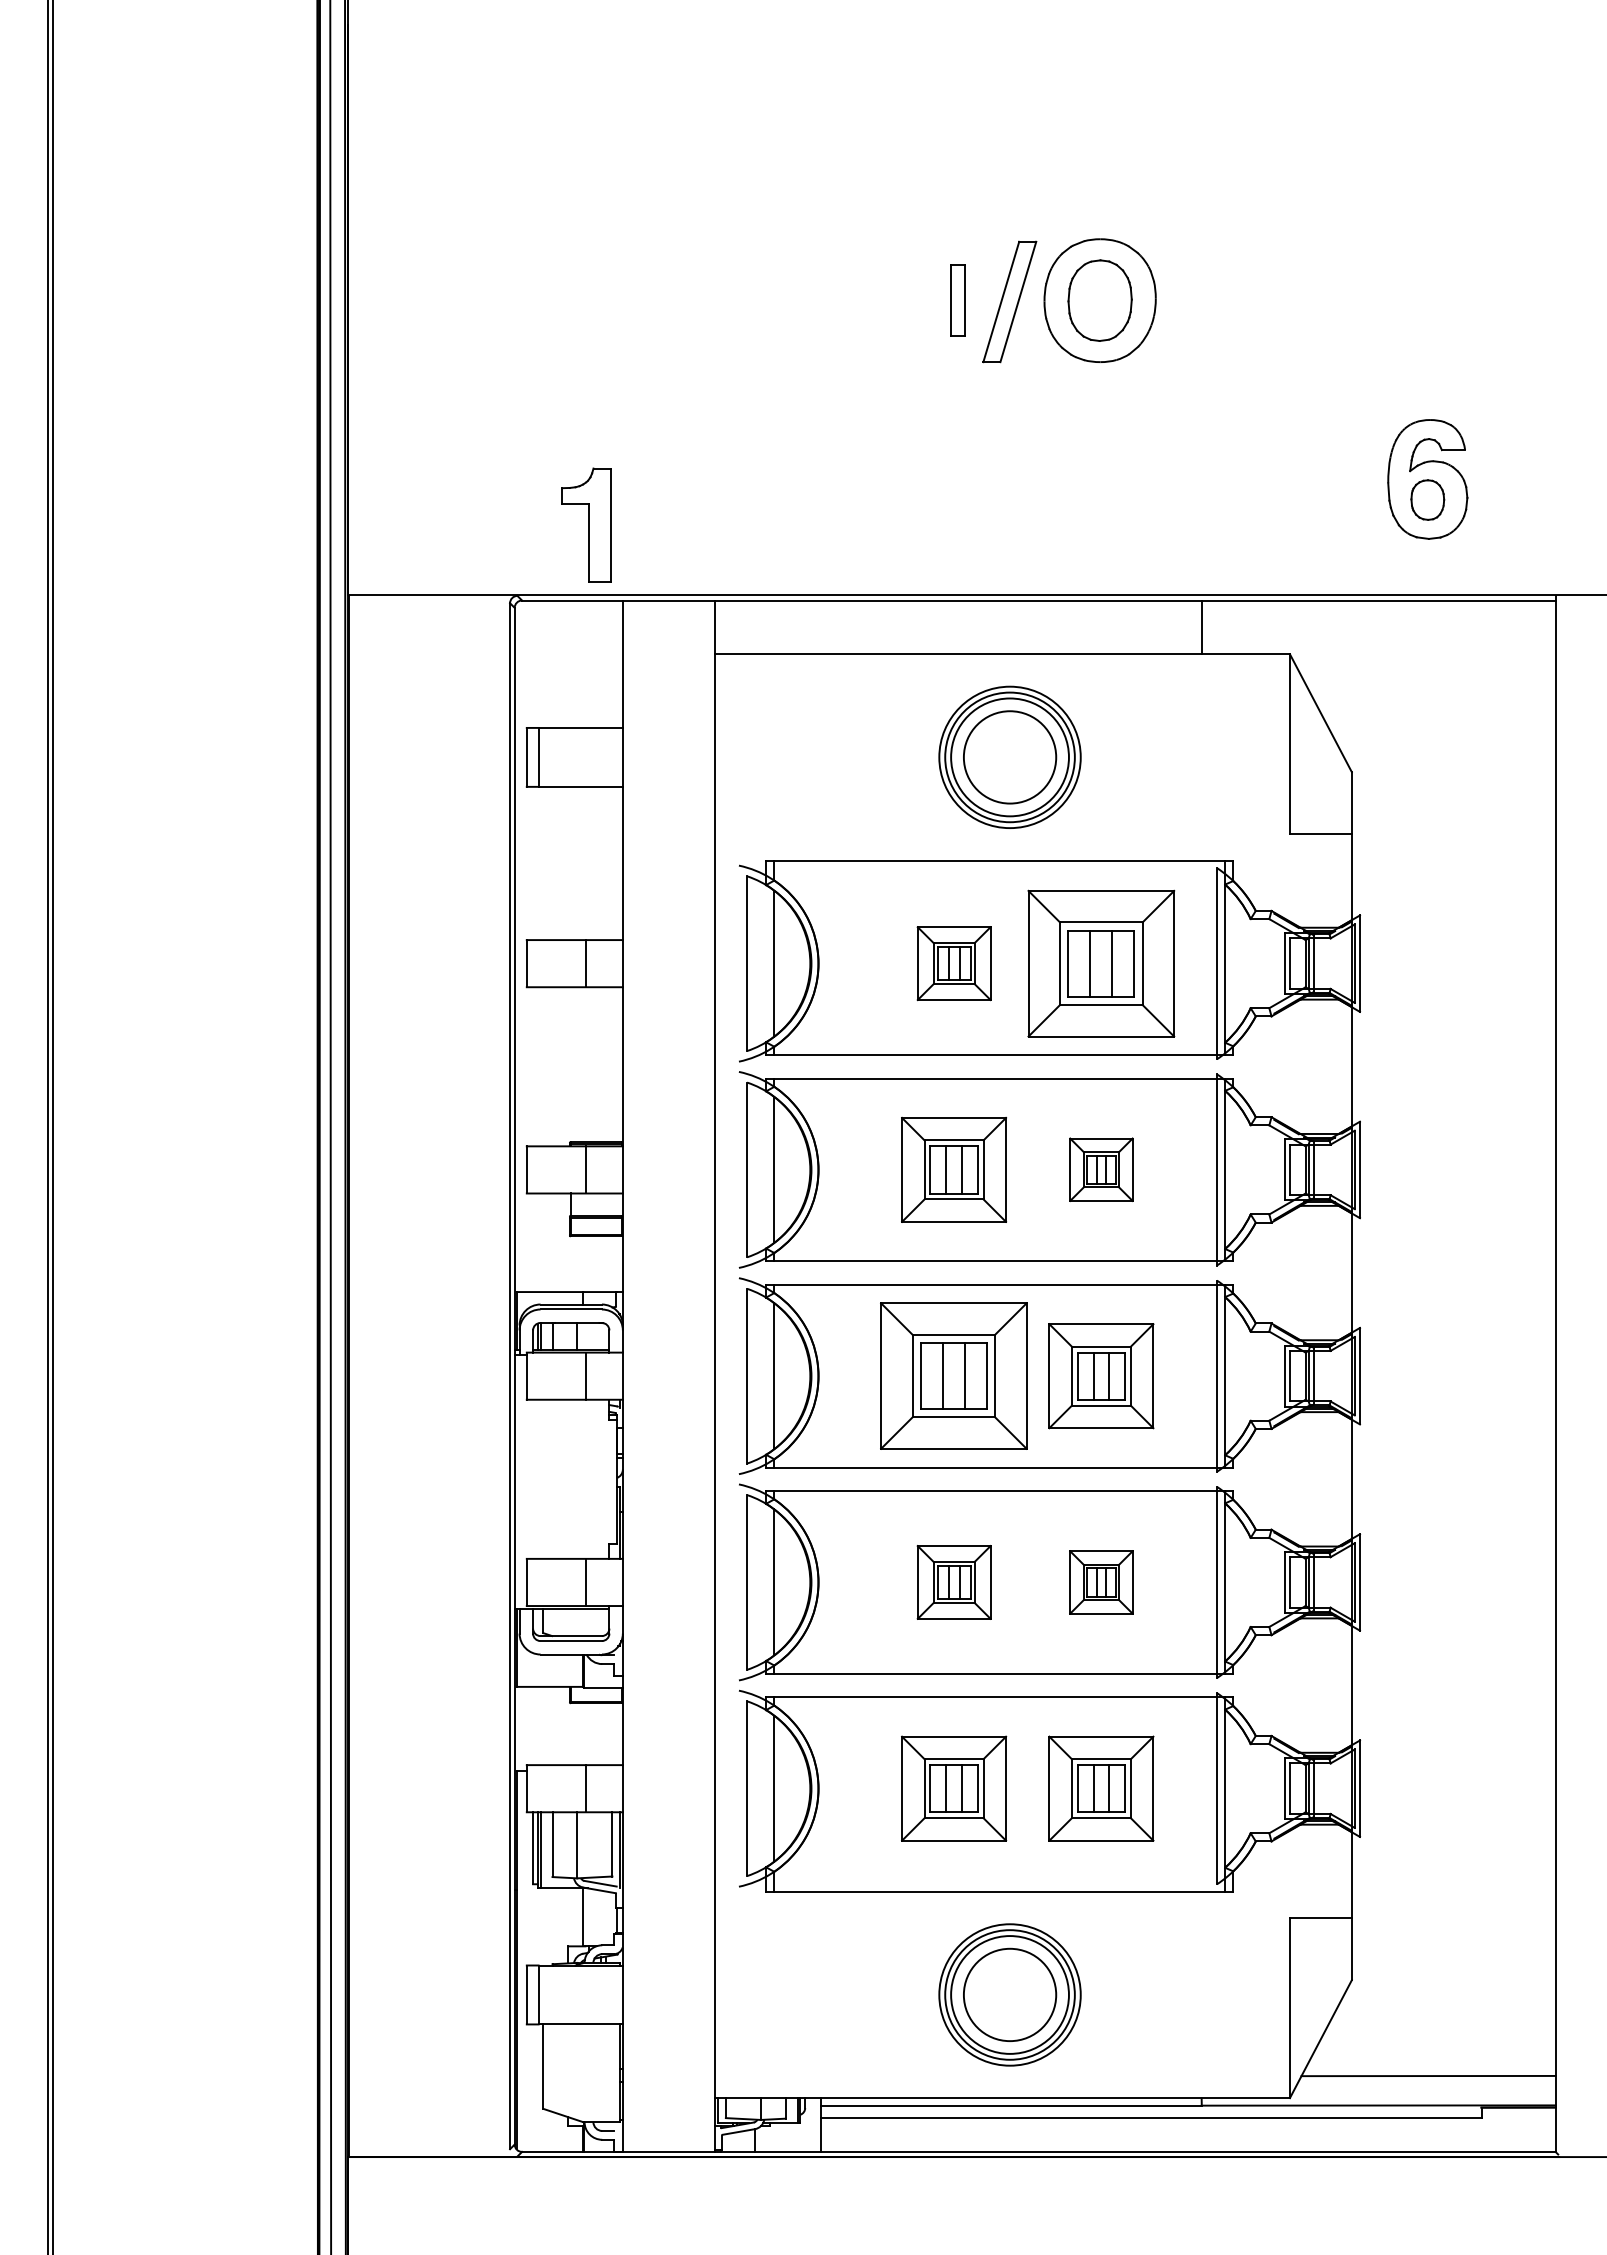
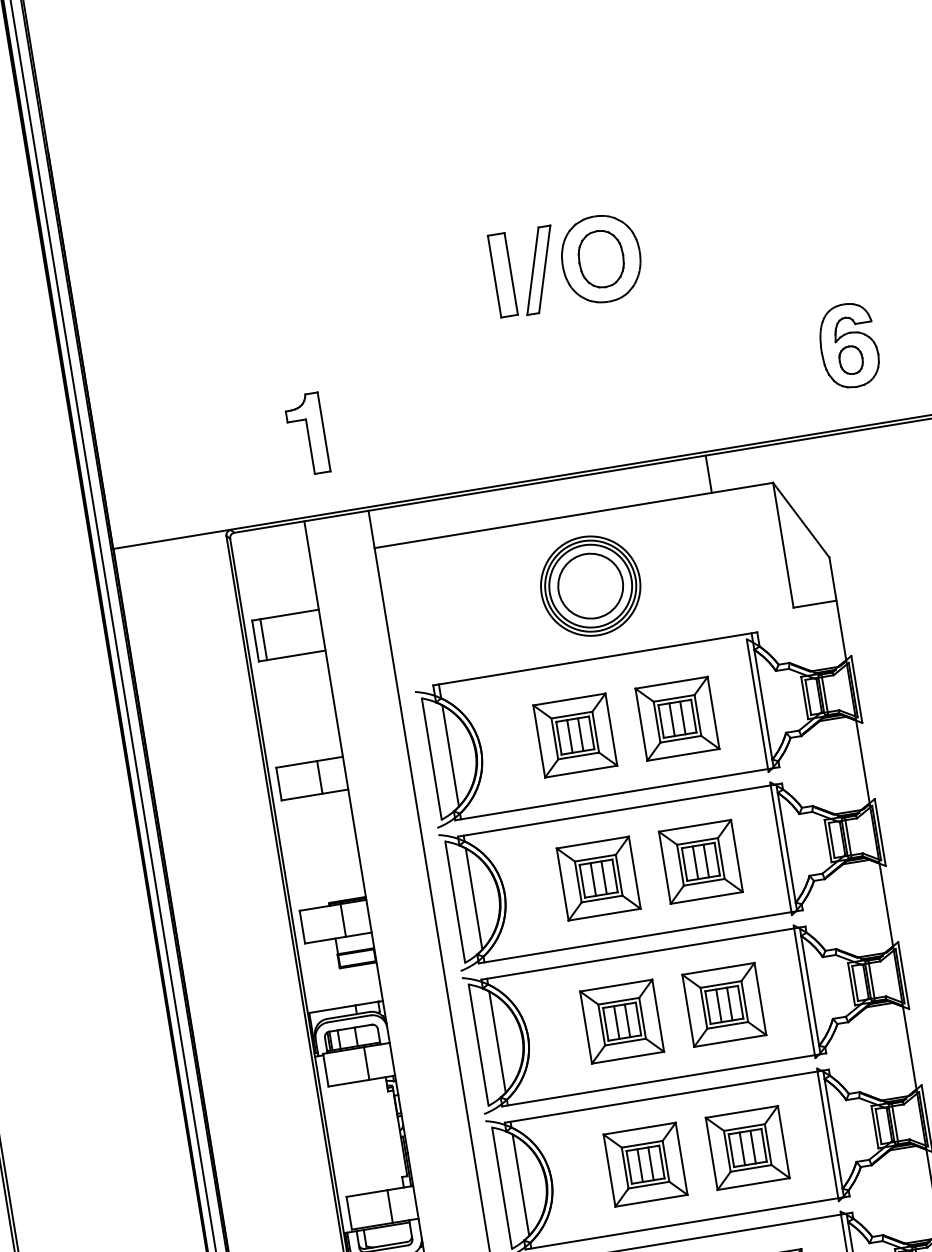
part: (957, 300) -> (502, 275), size x1.67
part: (586, 524) -> (306, 434), moved
part: (954, 963) -> (575, 735), size x1.43
part: (1101, 963) -> (677, 718), size x0.71
part: (1101, 1169) -> (700, 861), size x1.67
part: (954, 1376) -> (622, 1021), size x0.71
part: (954, 1582) -> (645, 1164), size x1.43
part: (1101, 1582) -> (747, 1148), size x1.67

